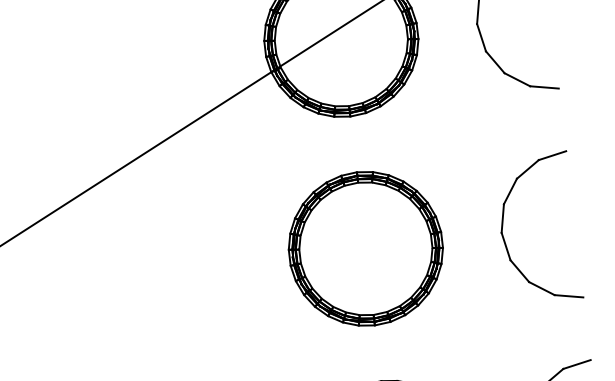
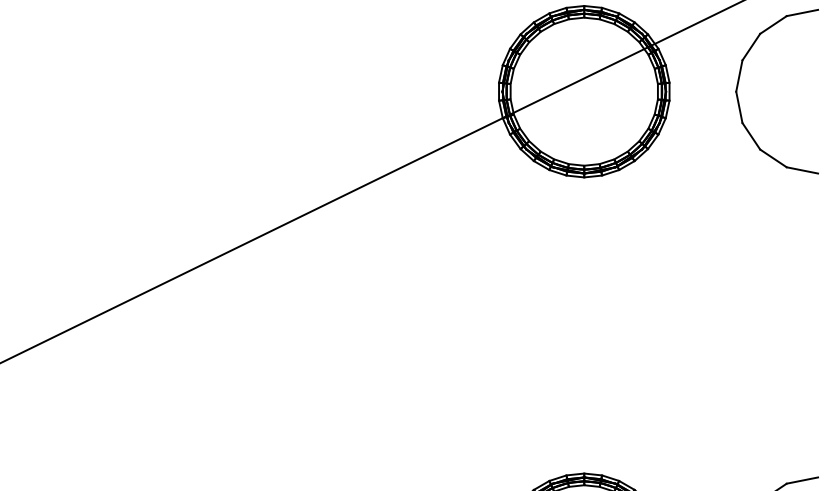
part: (503, 223) -> (739, 315), removed
part: (366, 248) -> (584, 325), removed

